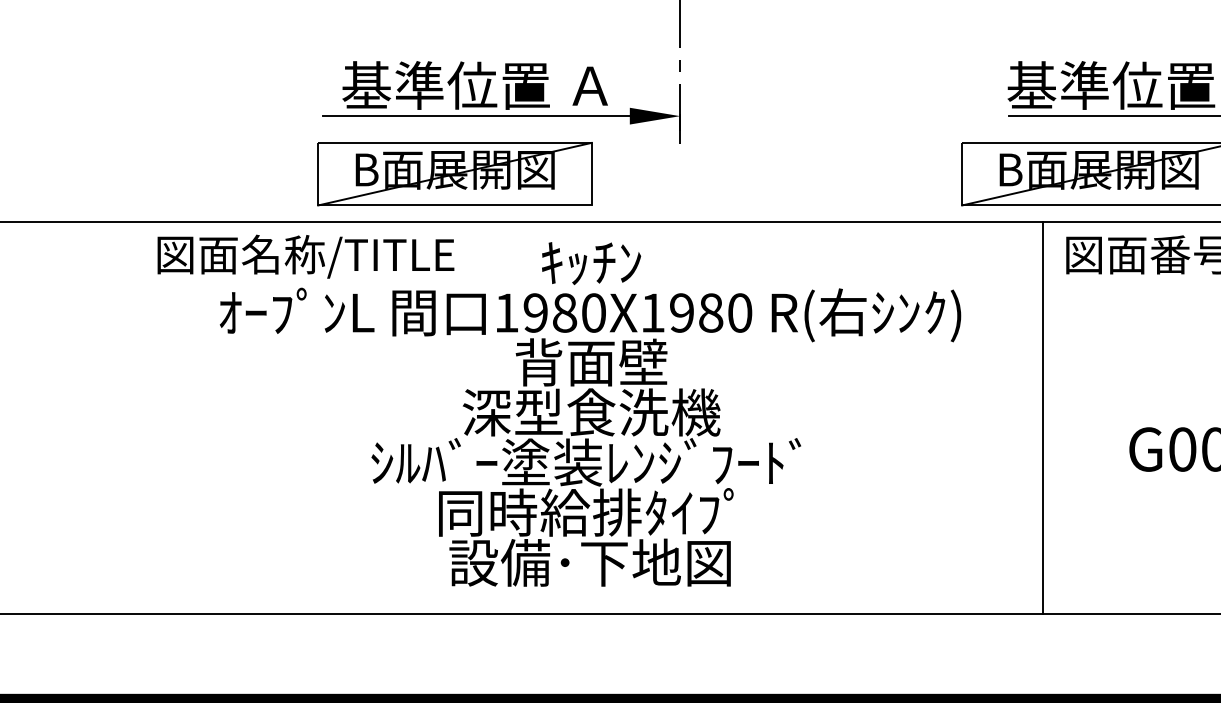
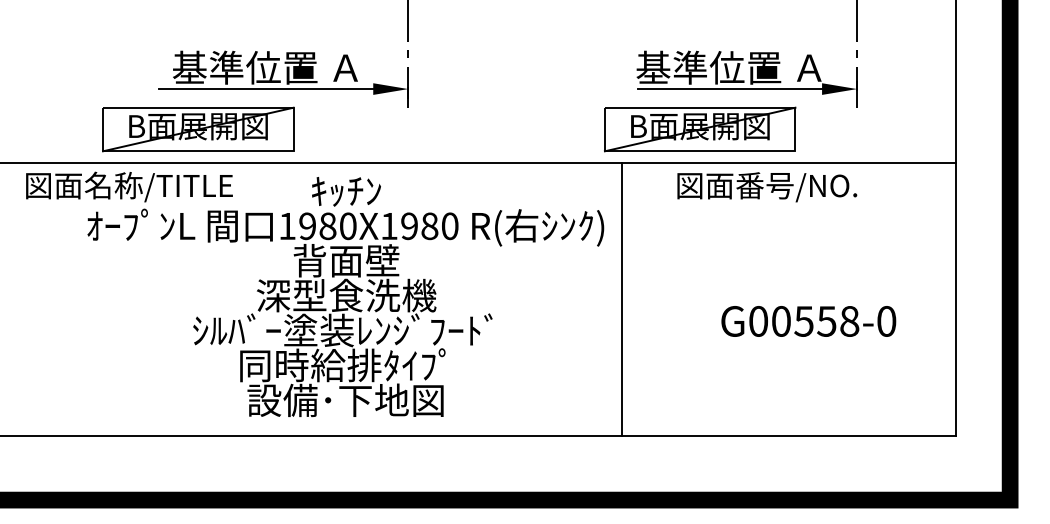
part: (455, 174) -> (198, 129), moved
text: (305, 255) -> (129, 186), moved
line: (1043, 418) -> (621, 299), moved

